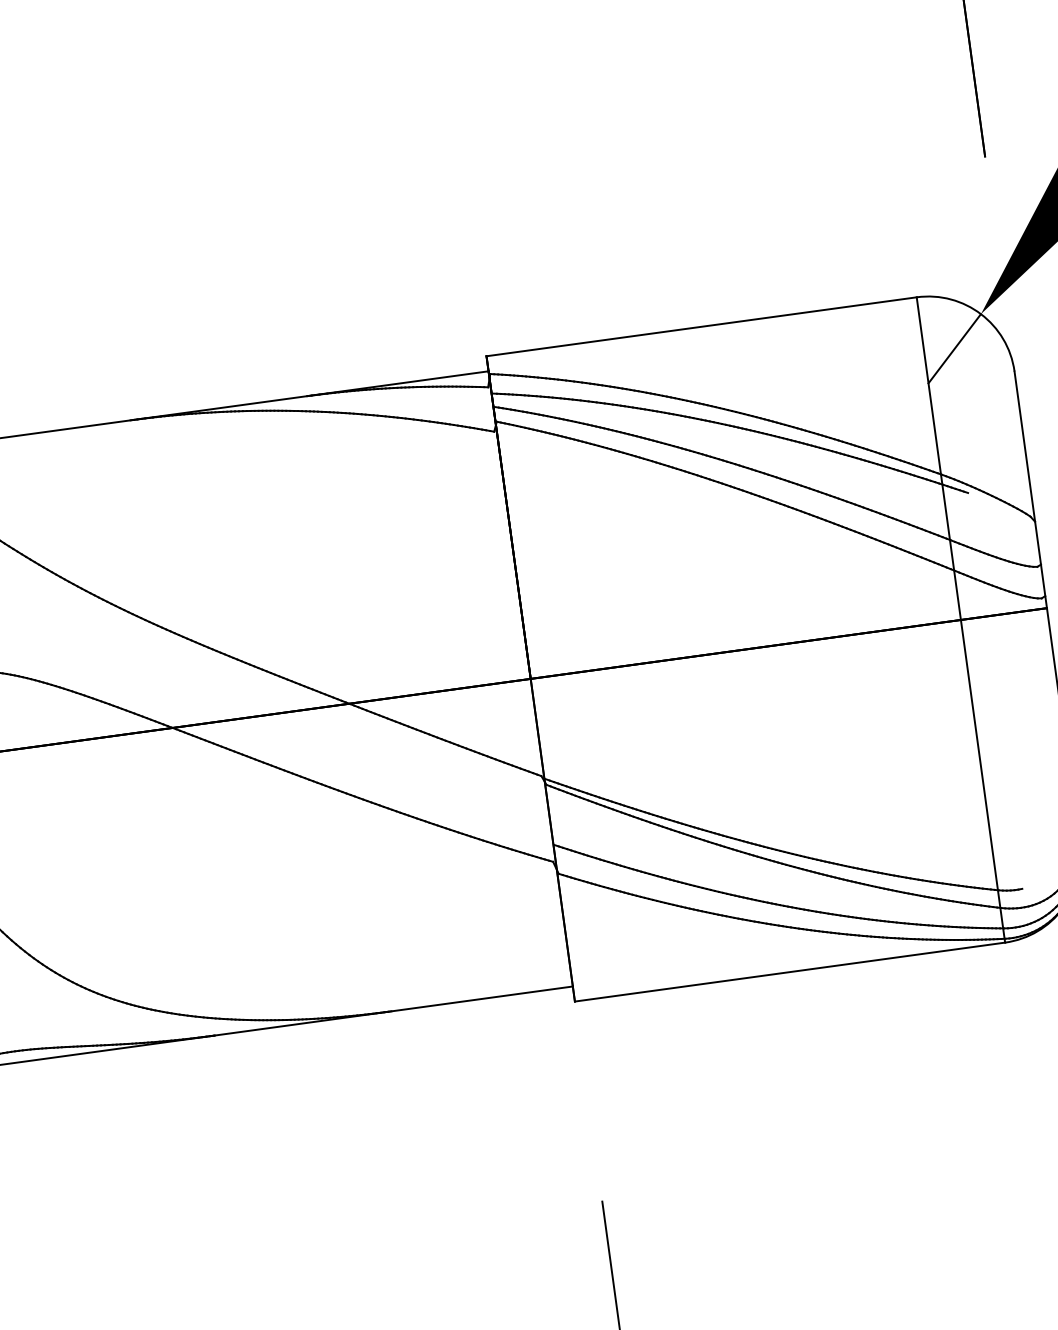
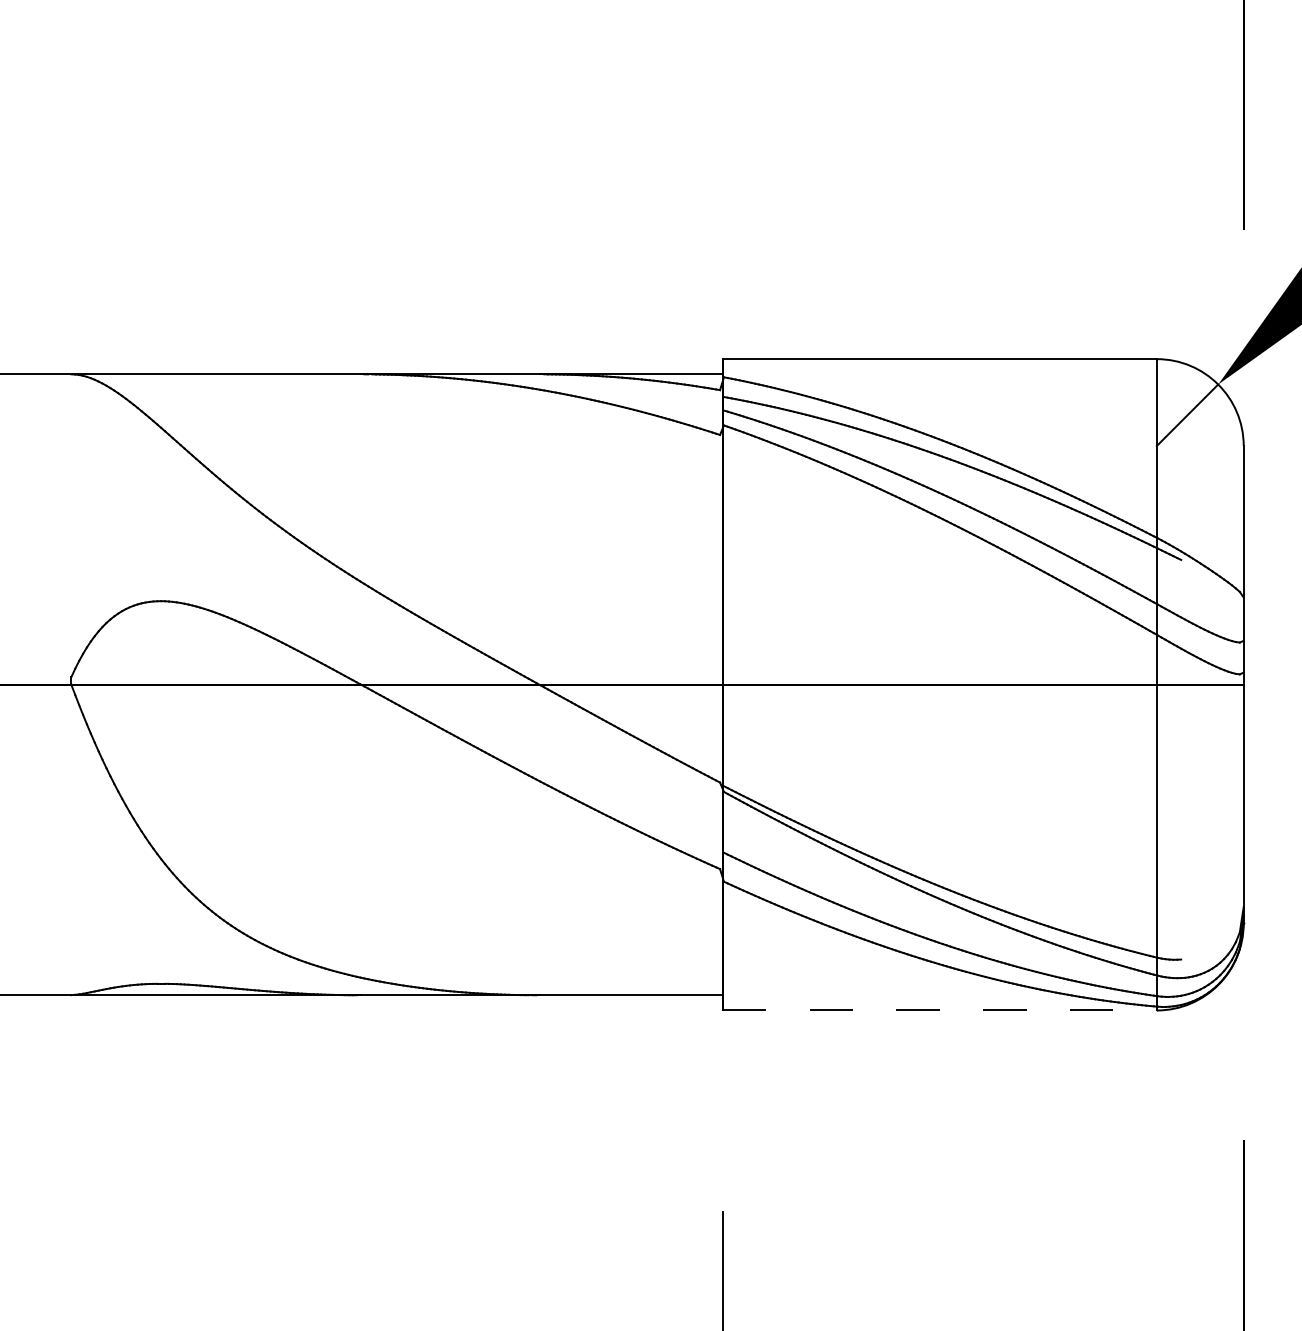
line: (790, 972) -> (940, 1010), solid -> dashed

